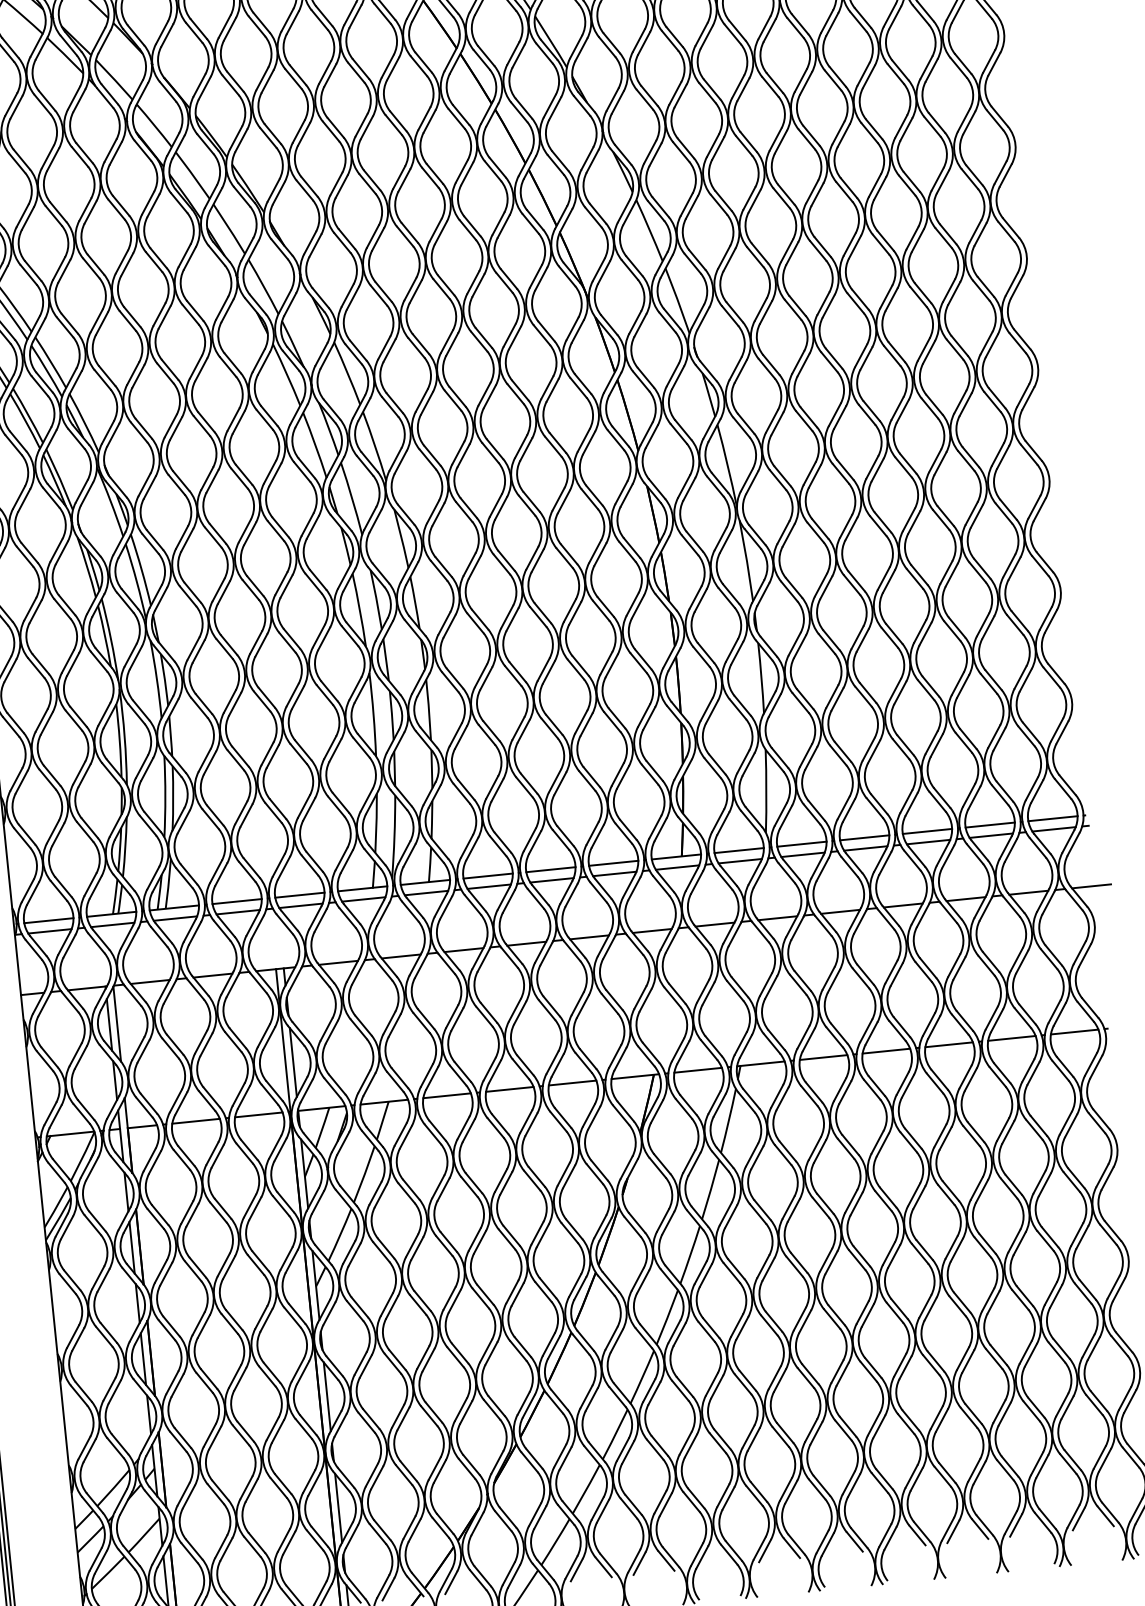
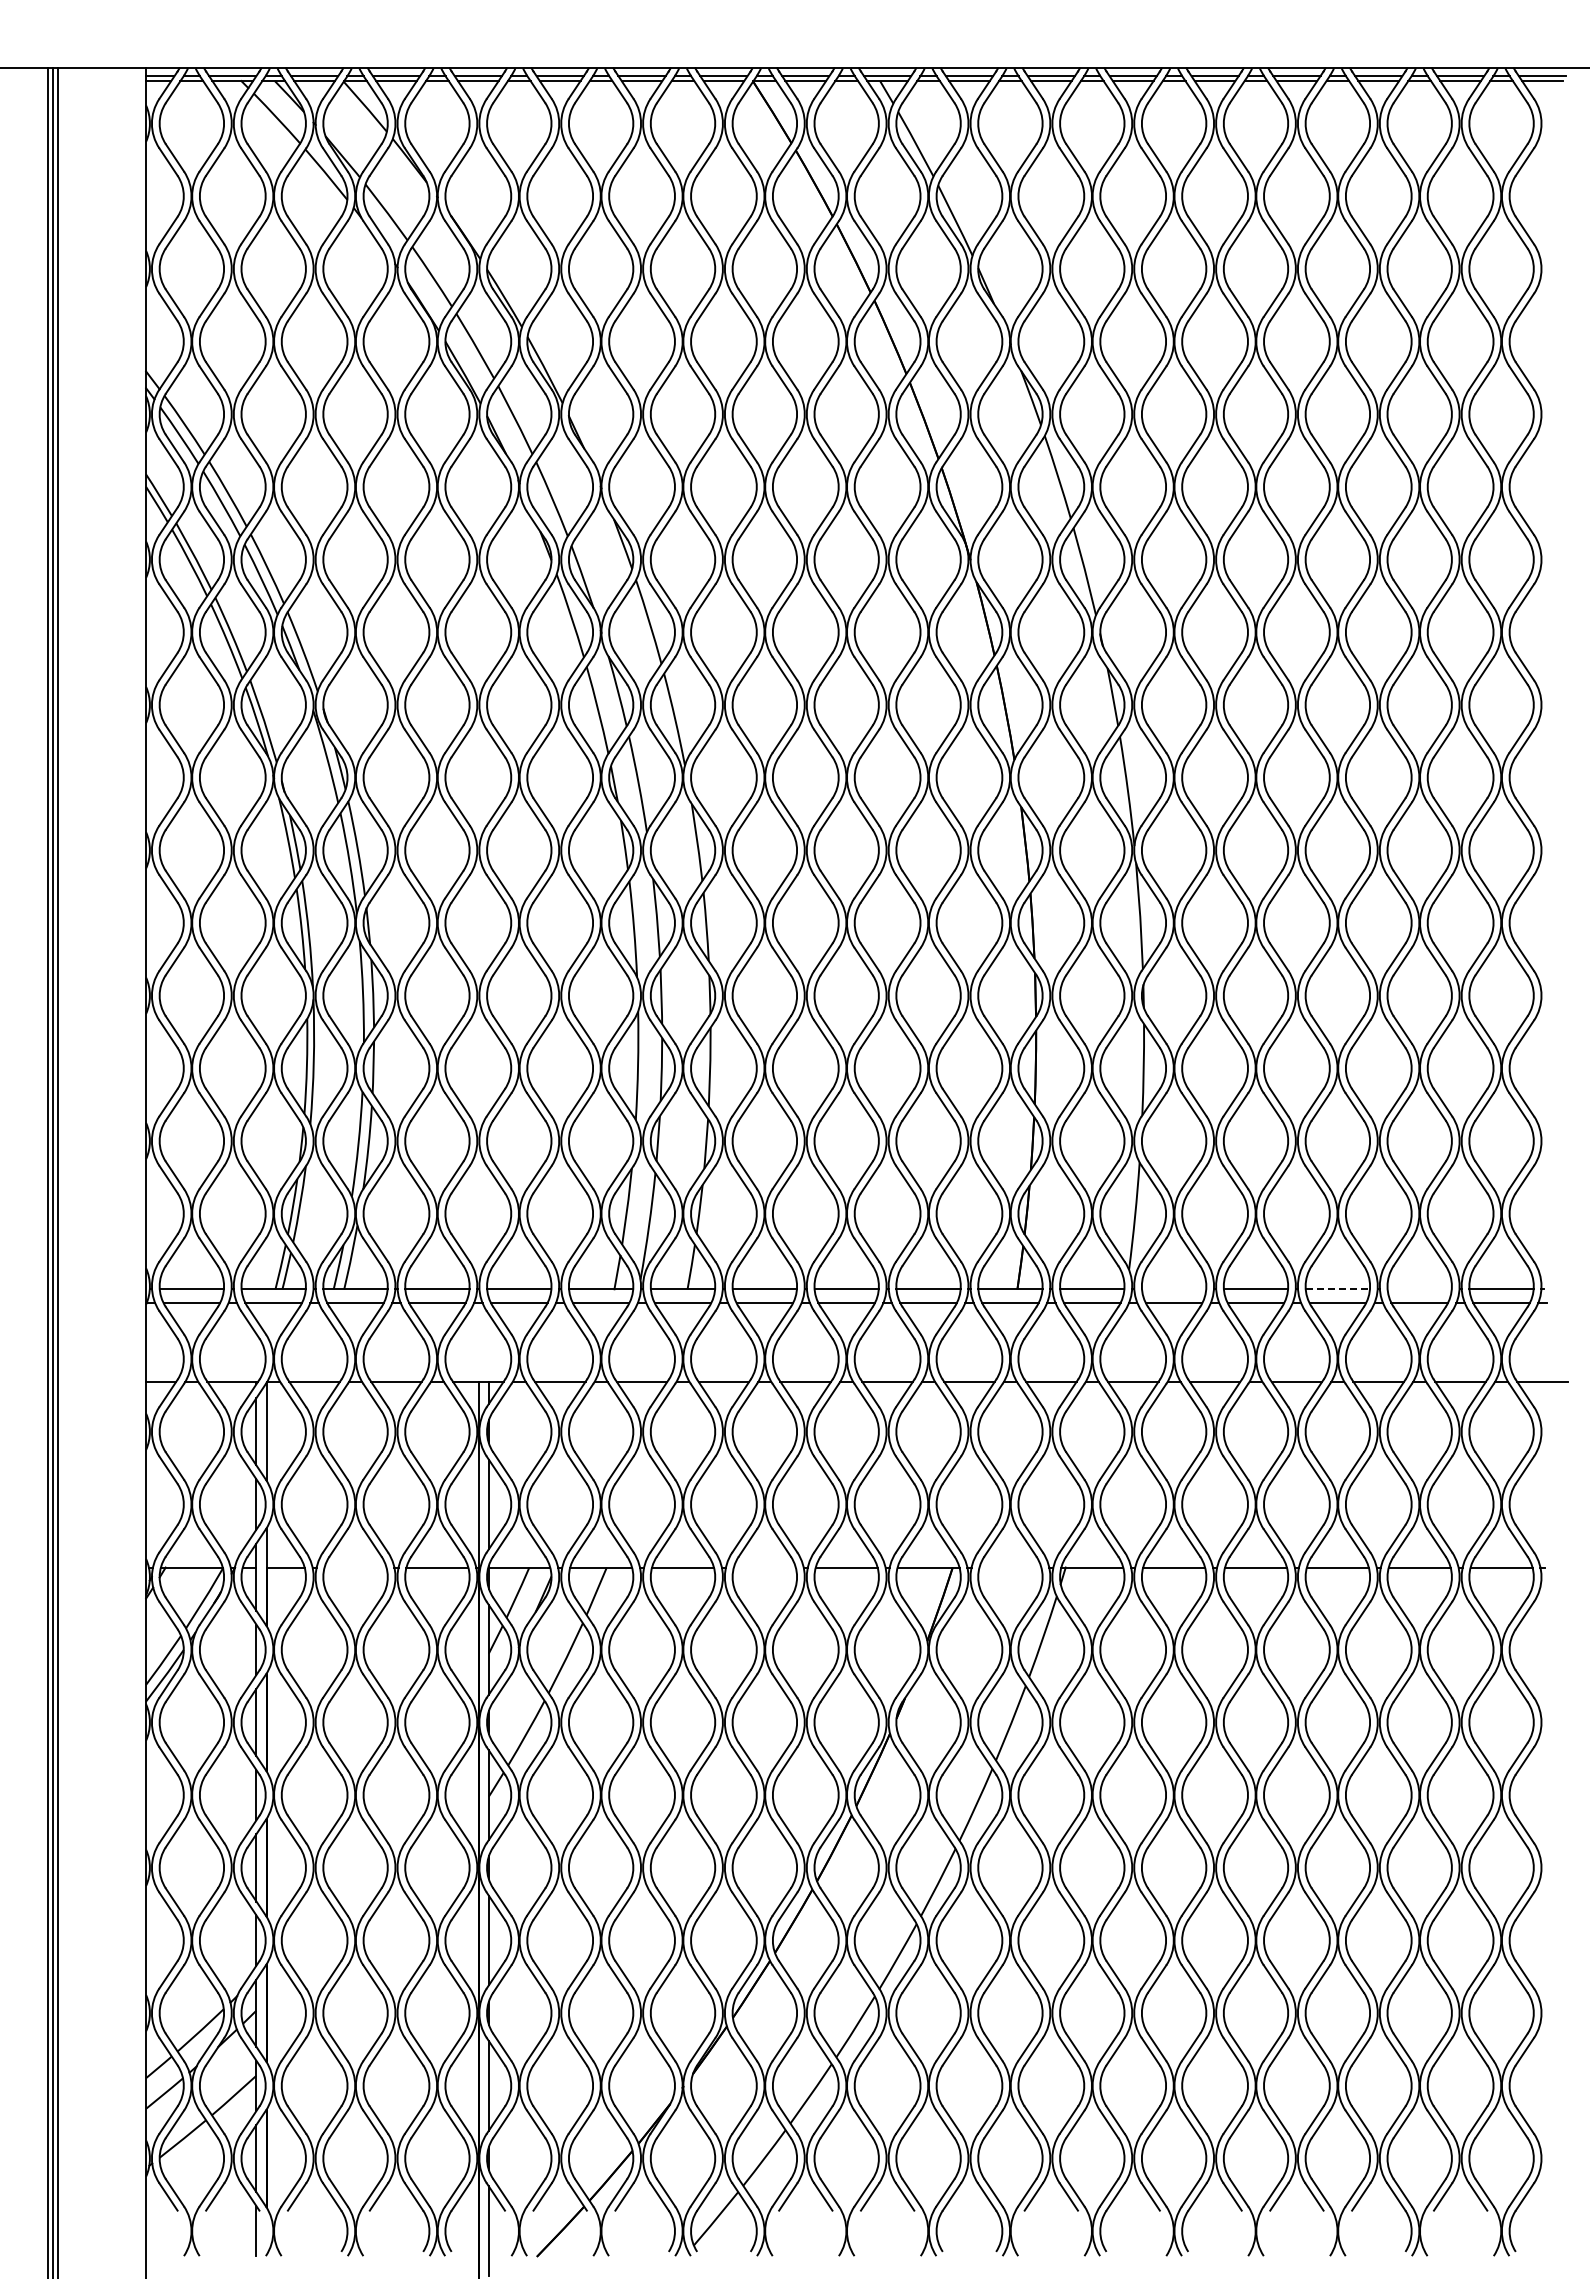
line: (990, 825) -> (1419, 1289), removed
line: (927, 831) -> (1338, 1289), solid -> dashed
line: (802, 844) -> (1174, 1289), removed
line: (698, 1070) -> (1010, 1567), removed
line: (509, 1089) -> (764, 1567), removed
line: (196, 1121) -> (355, 1567), removed

